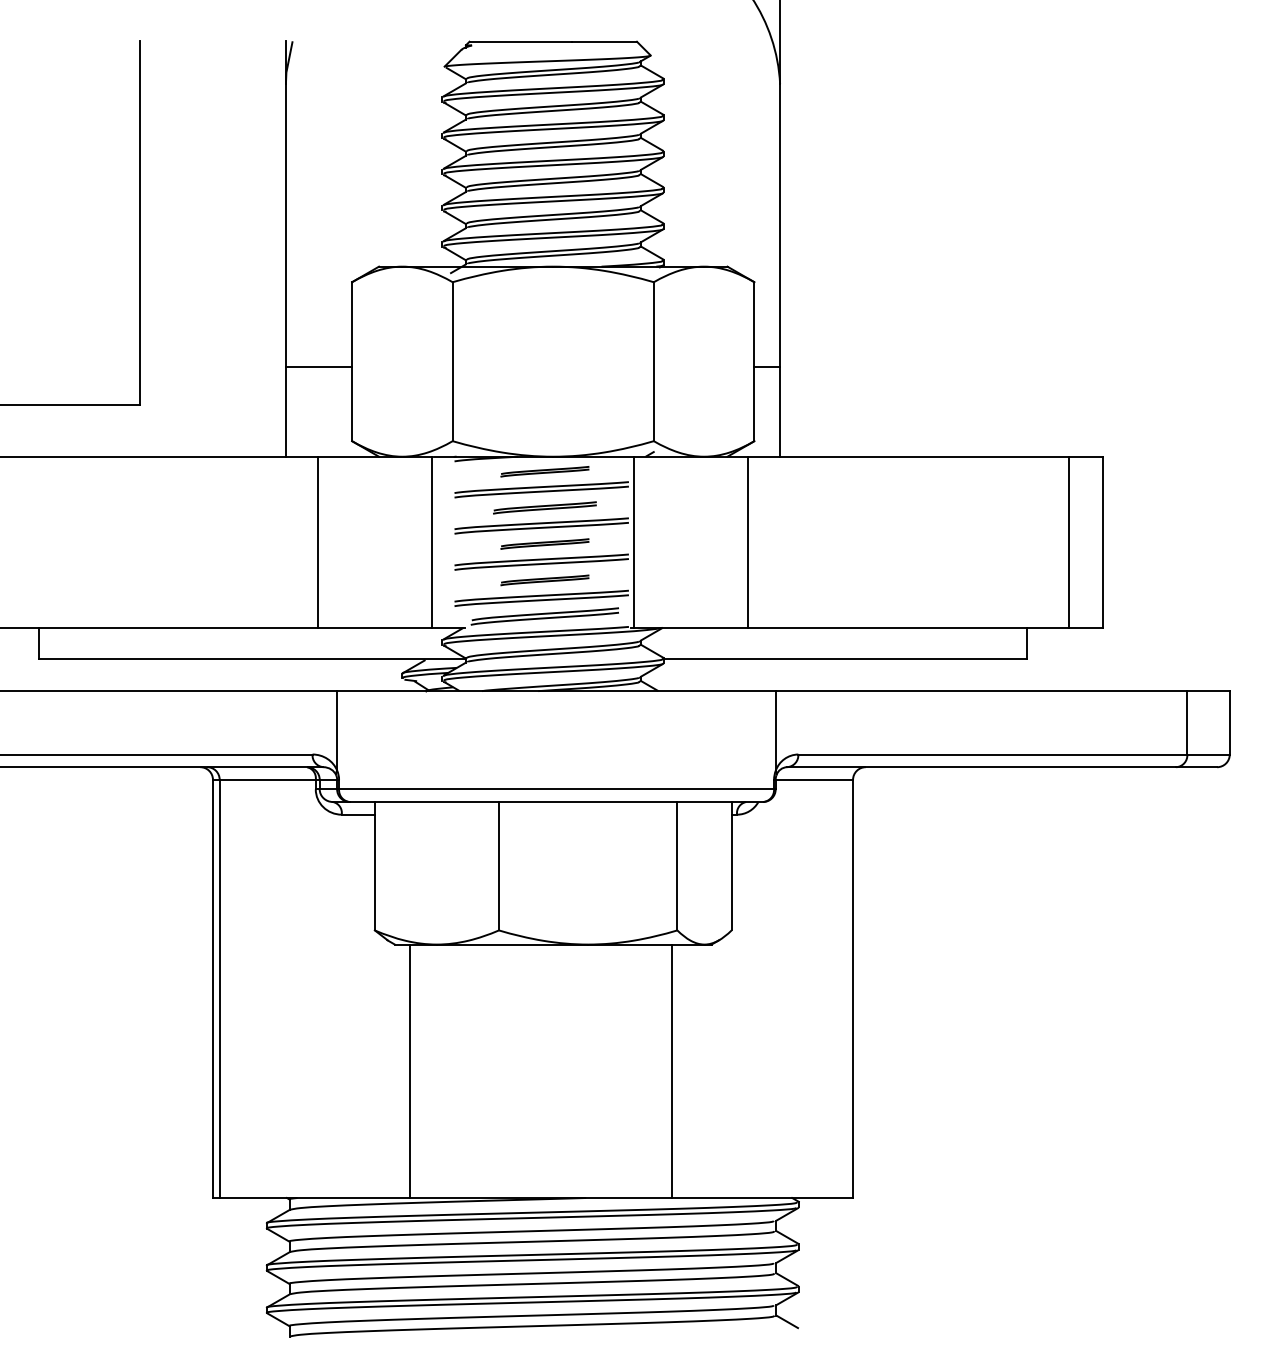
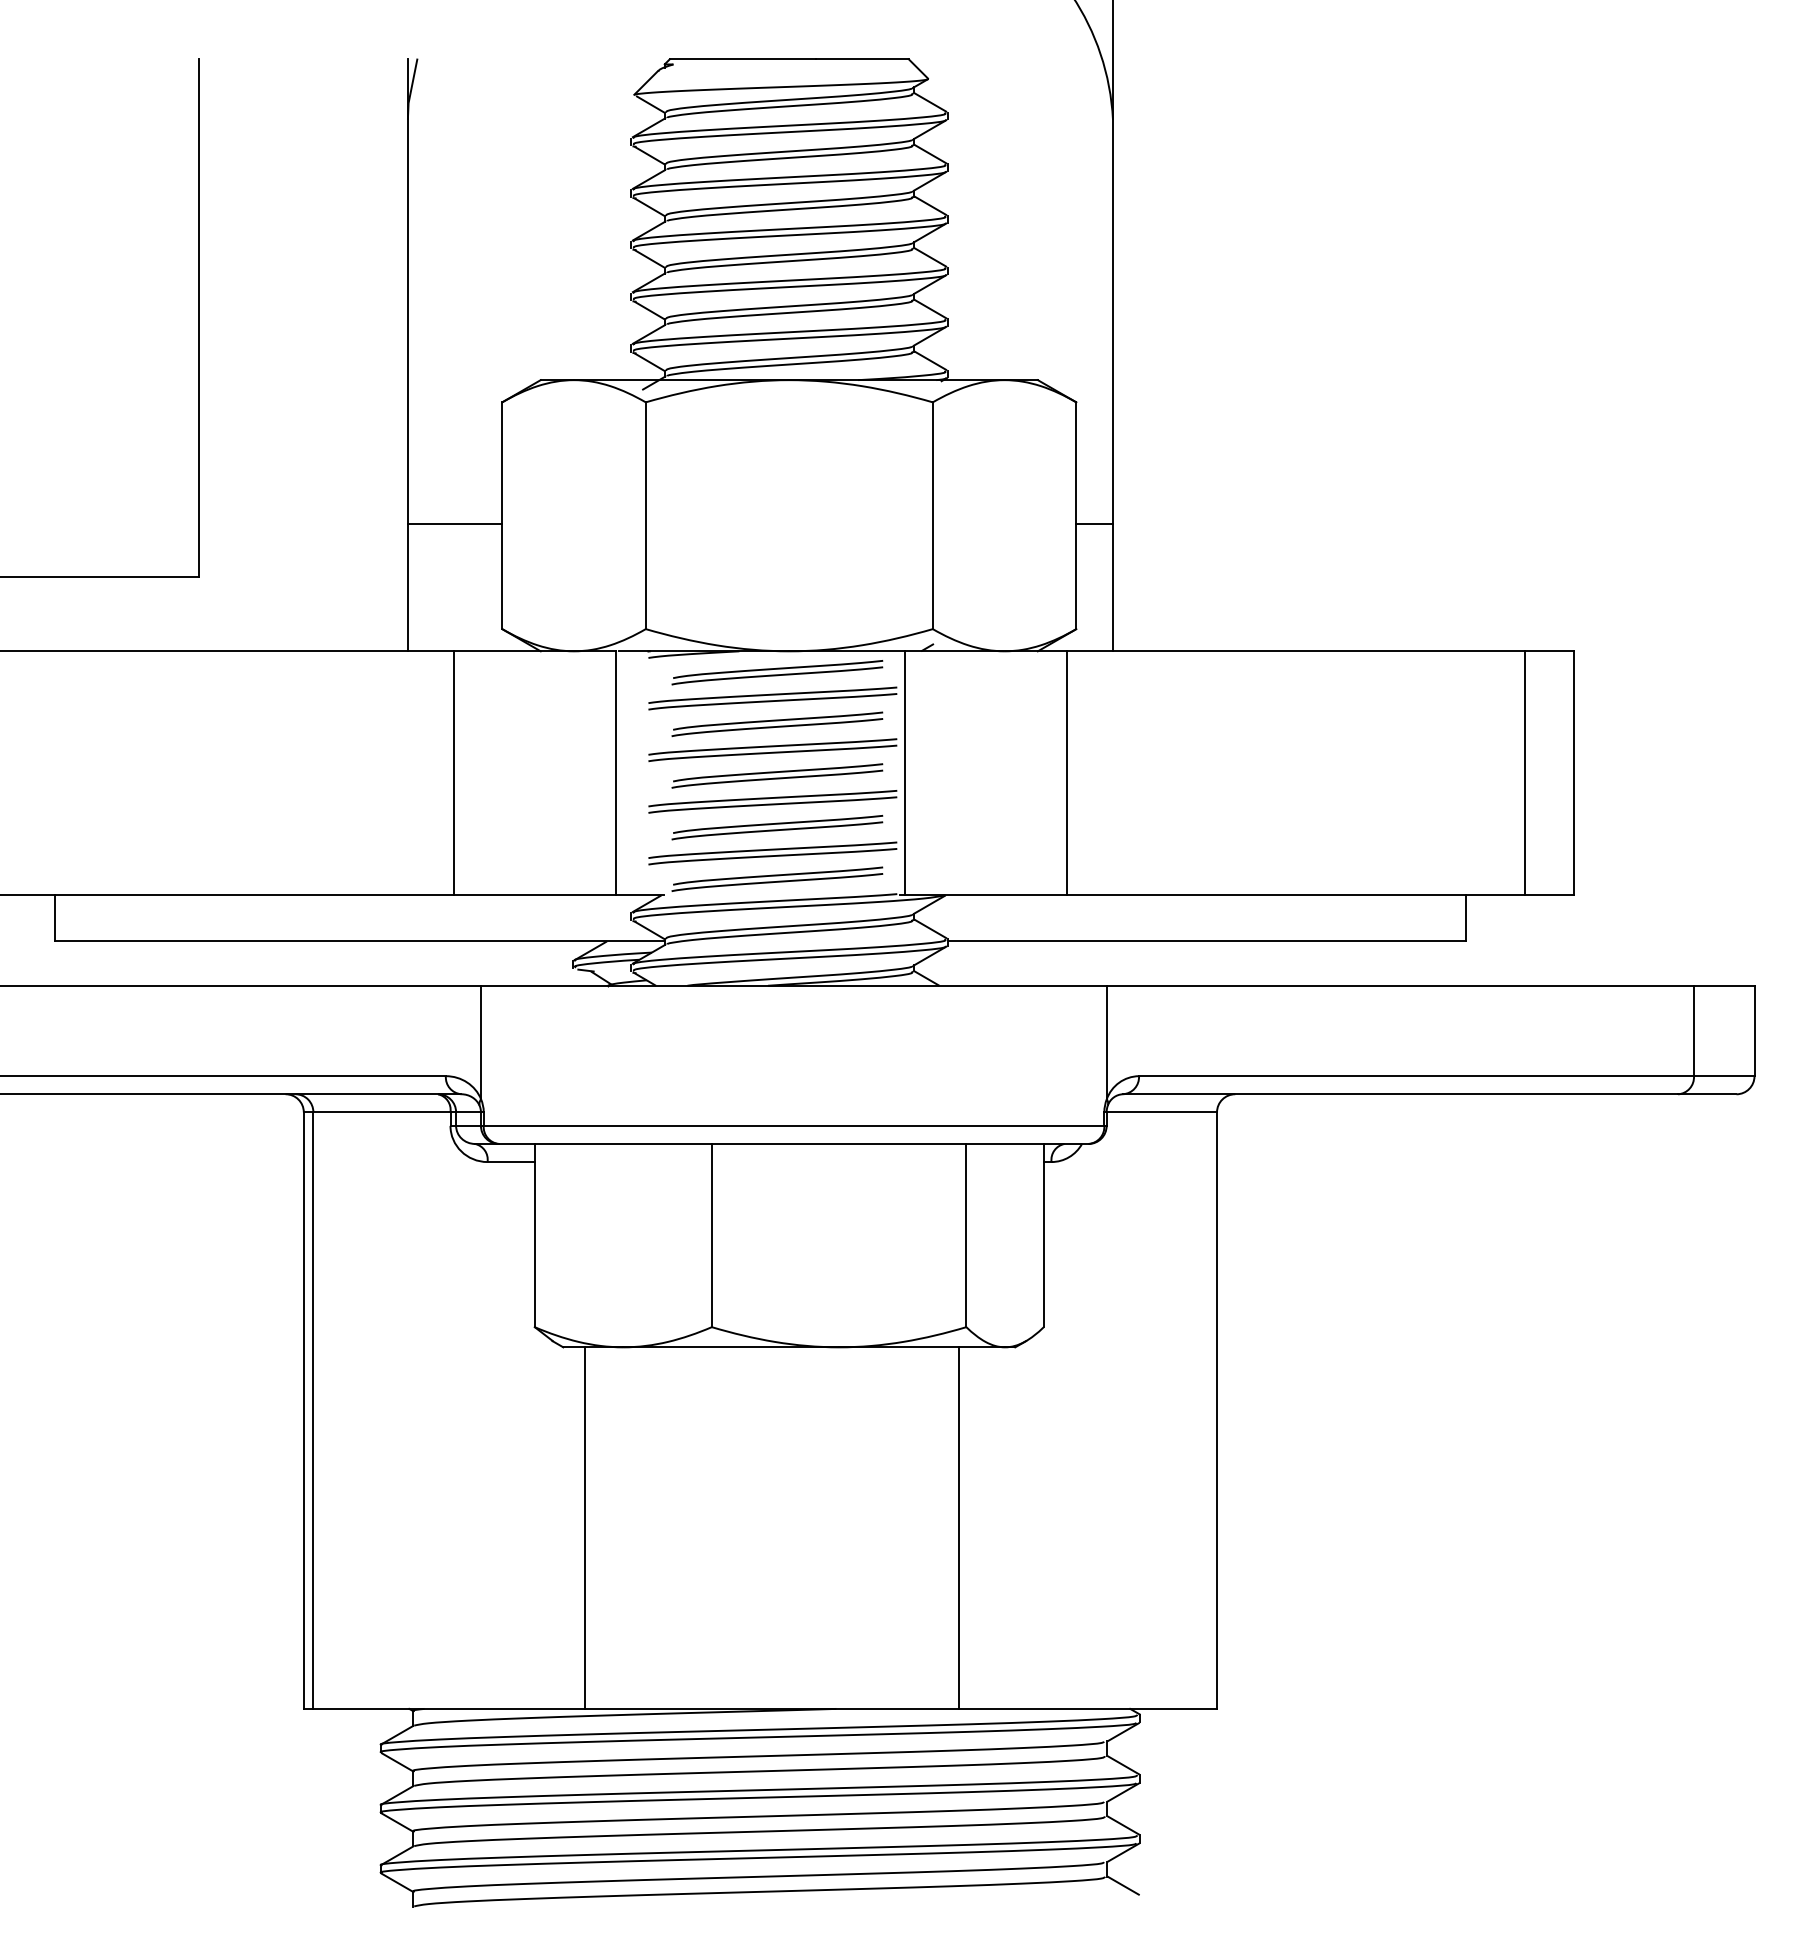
part: (544, 471) -> (777, 672), size x1.67
part: (544, 508) -> (777, 724), size x1.43
part: (544, 543) -> (777, 775), size x1.67
part: (544, 580) -> (777, 827), size x1.67

